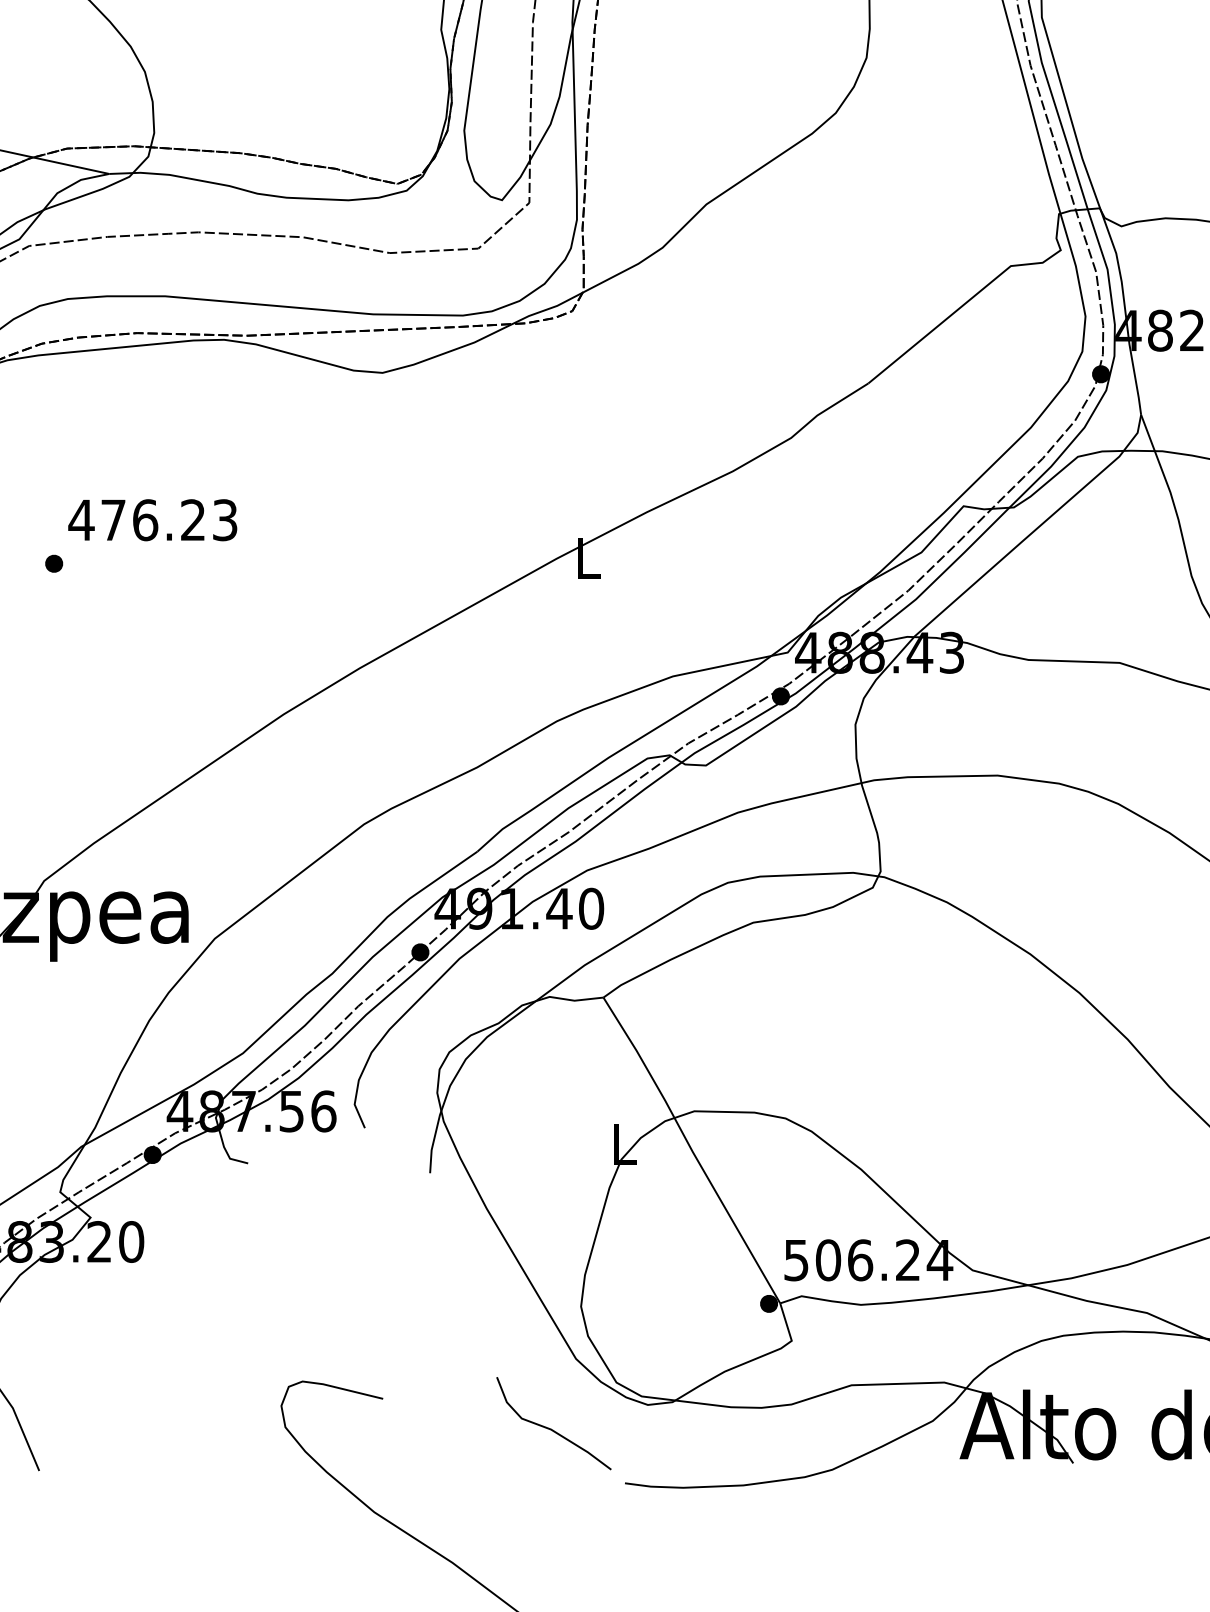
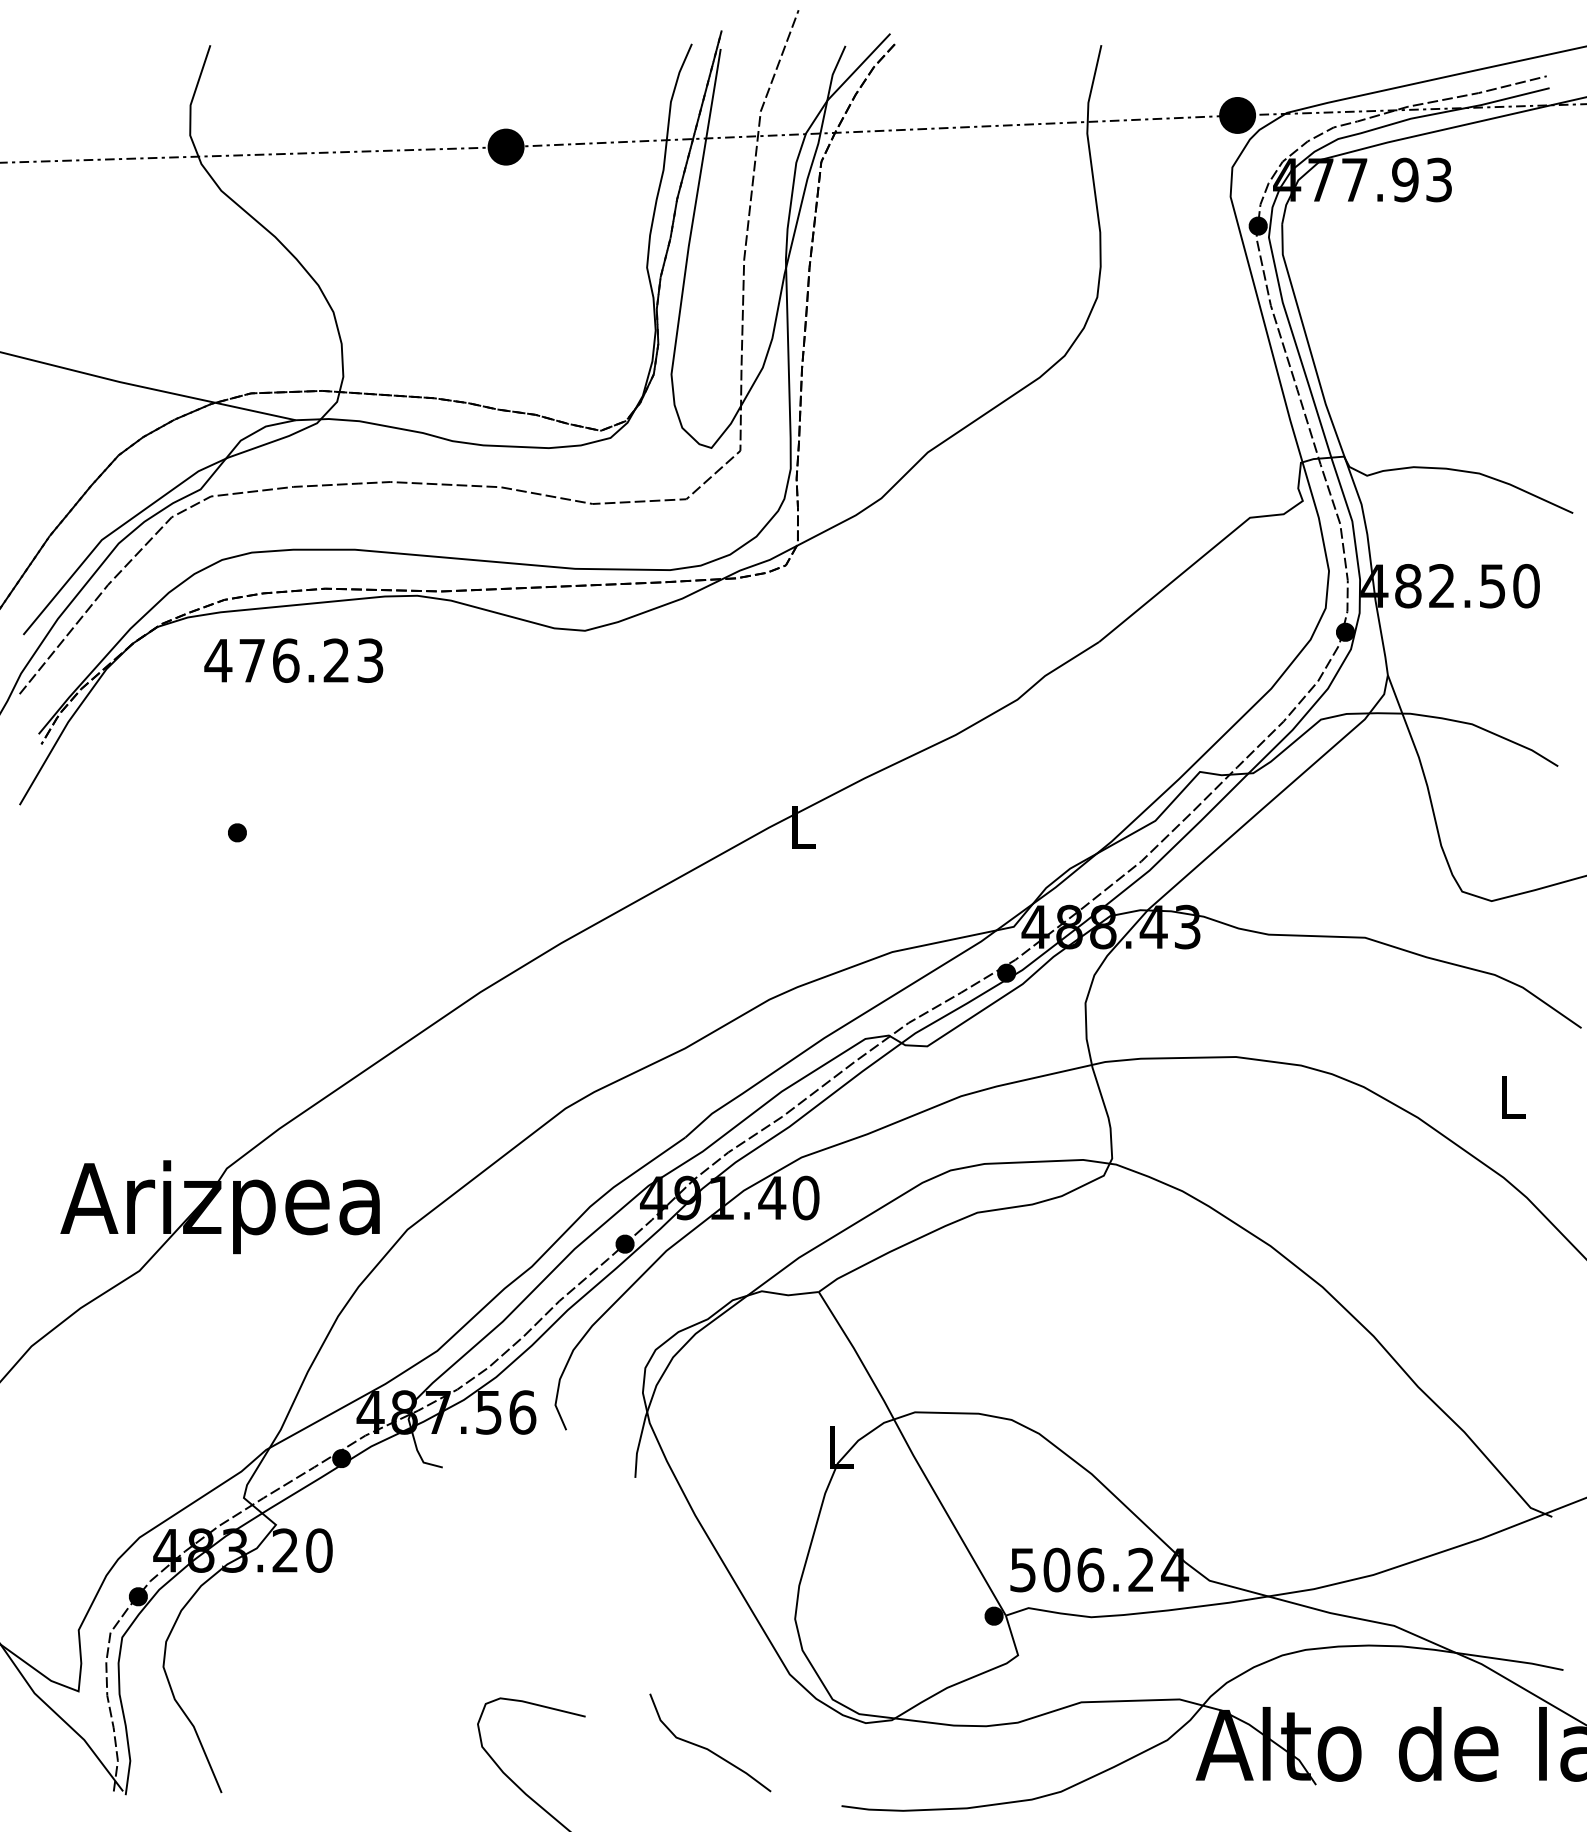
text: (152, 519) -> (293, 660), moved
curve: (552, 1428) -> (708, 1748), moved

